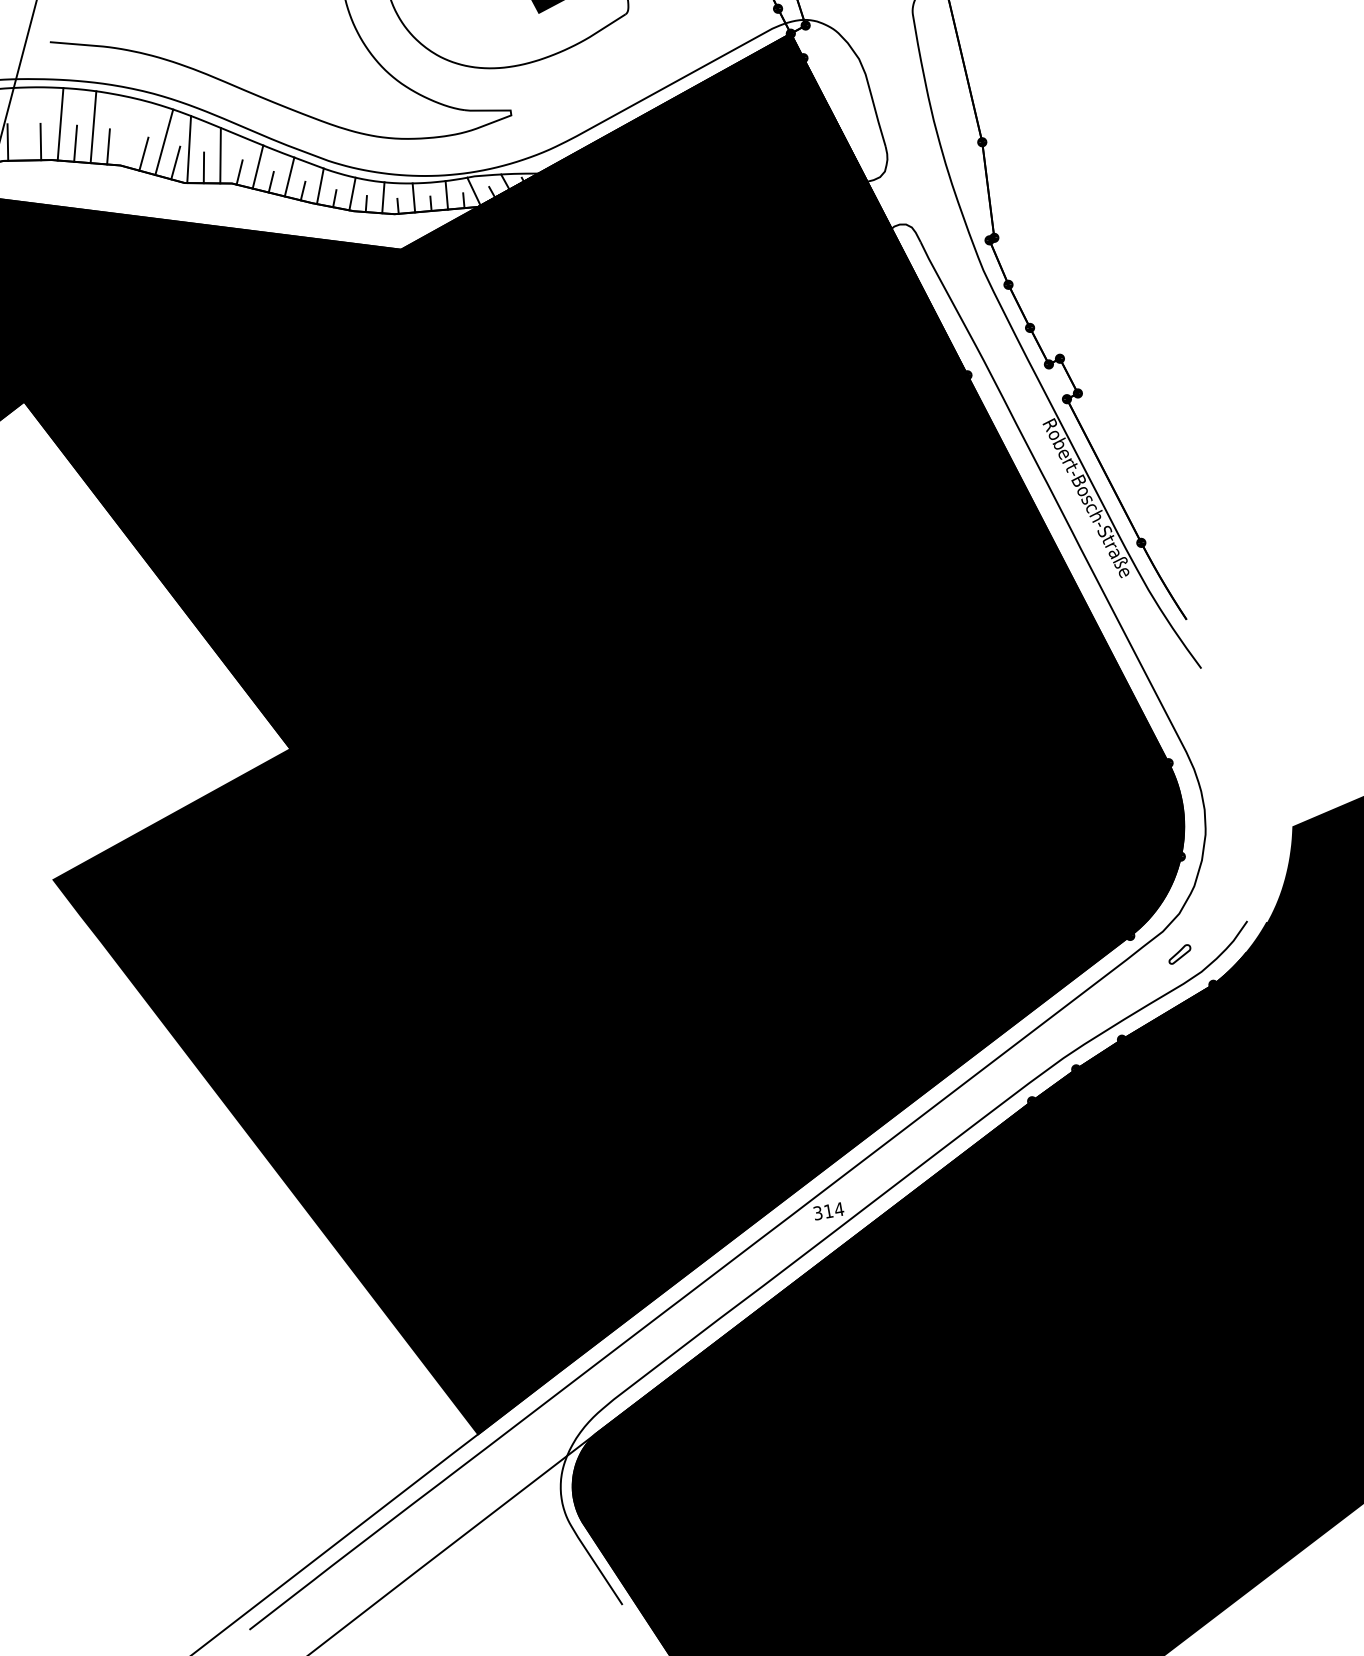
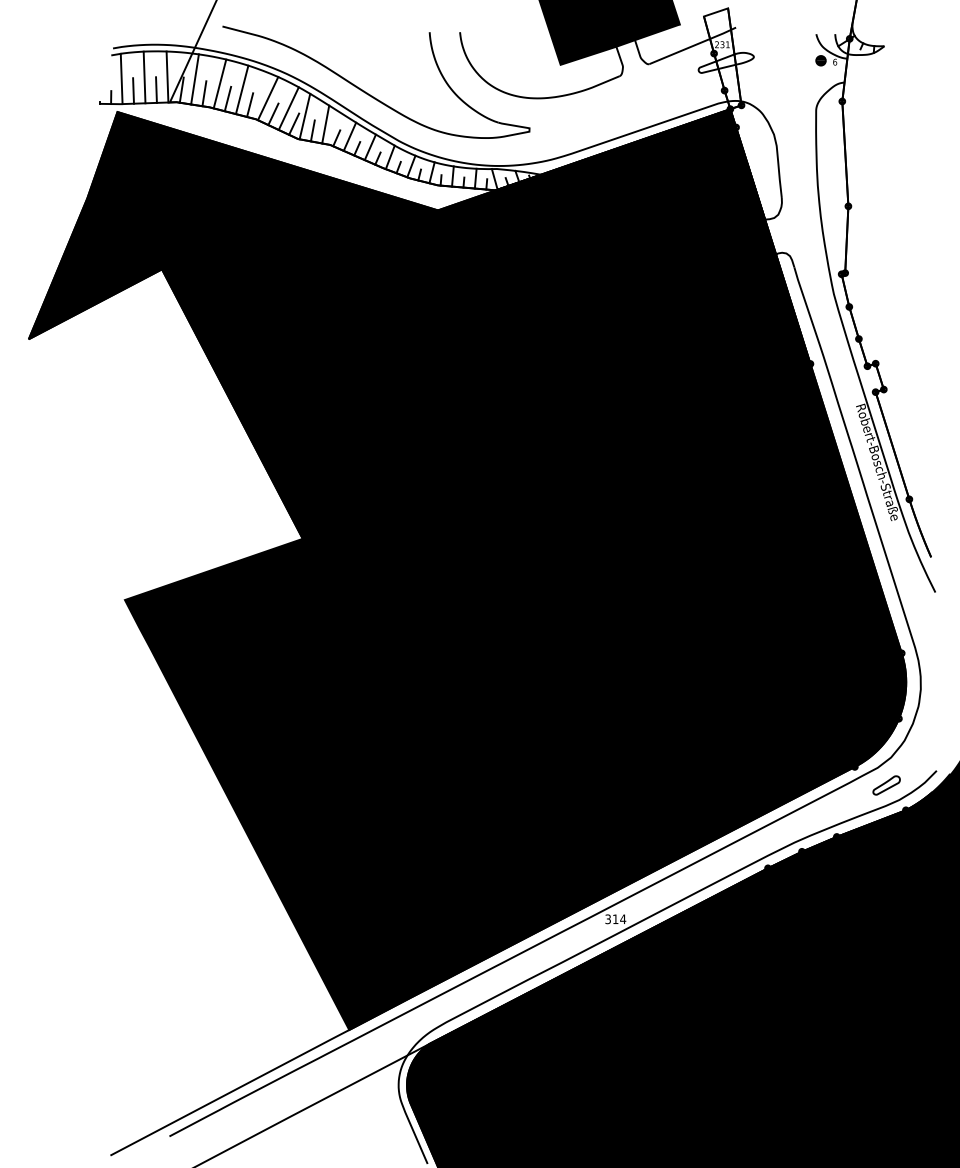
line: (23, 124) -> (194, 79), added
line: (131, 133) -> (267, 98), added
part: (1179, 954) -> (886, 785), size x1.67

